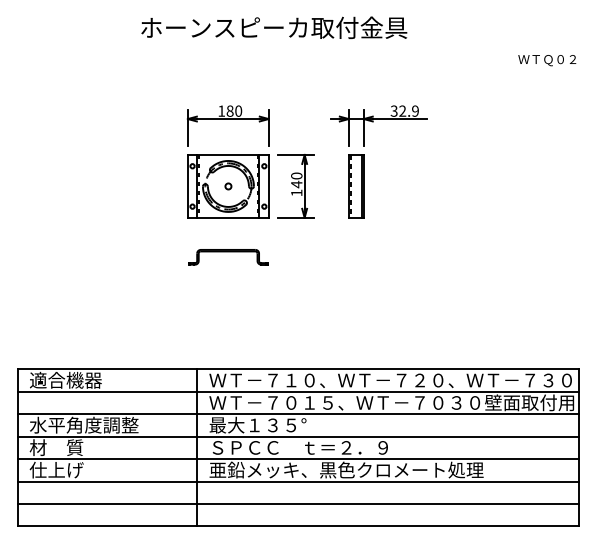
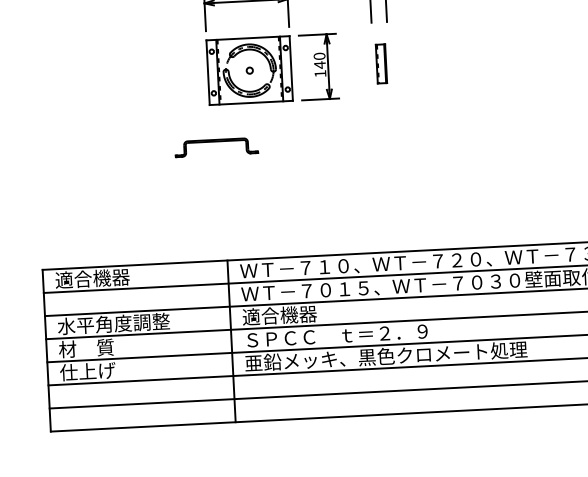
part: (356, 186) -> (381, 64), size x0.6
part: (228, 257) -> (216, 147), moved
text: (257, 424) -> (292, 314), 最大１３５° -> 適合機器

